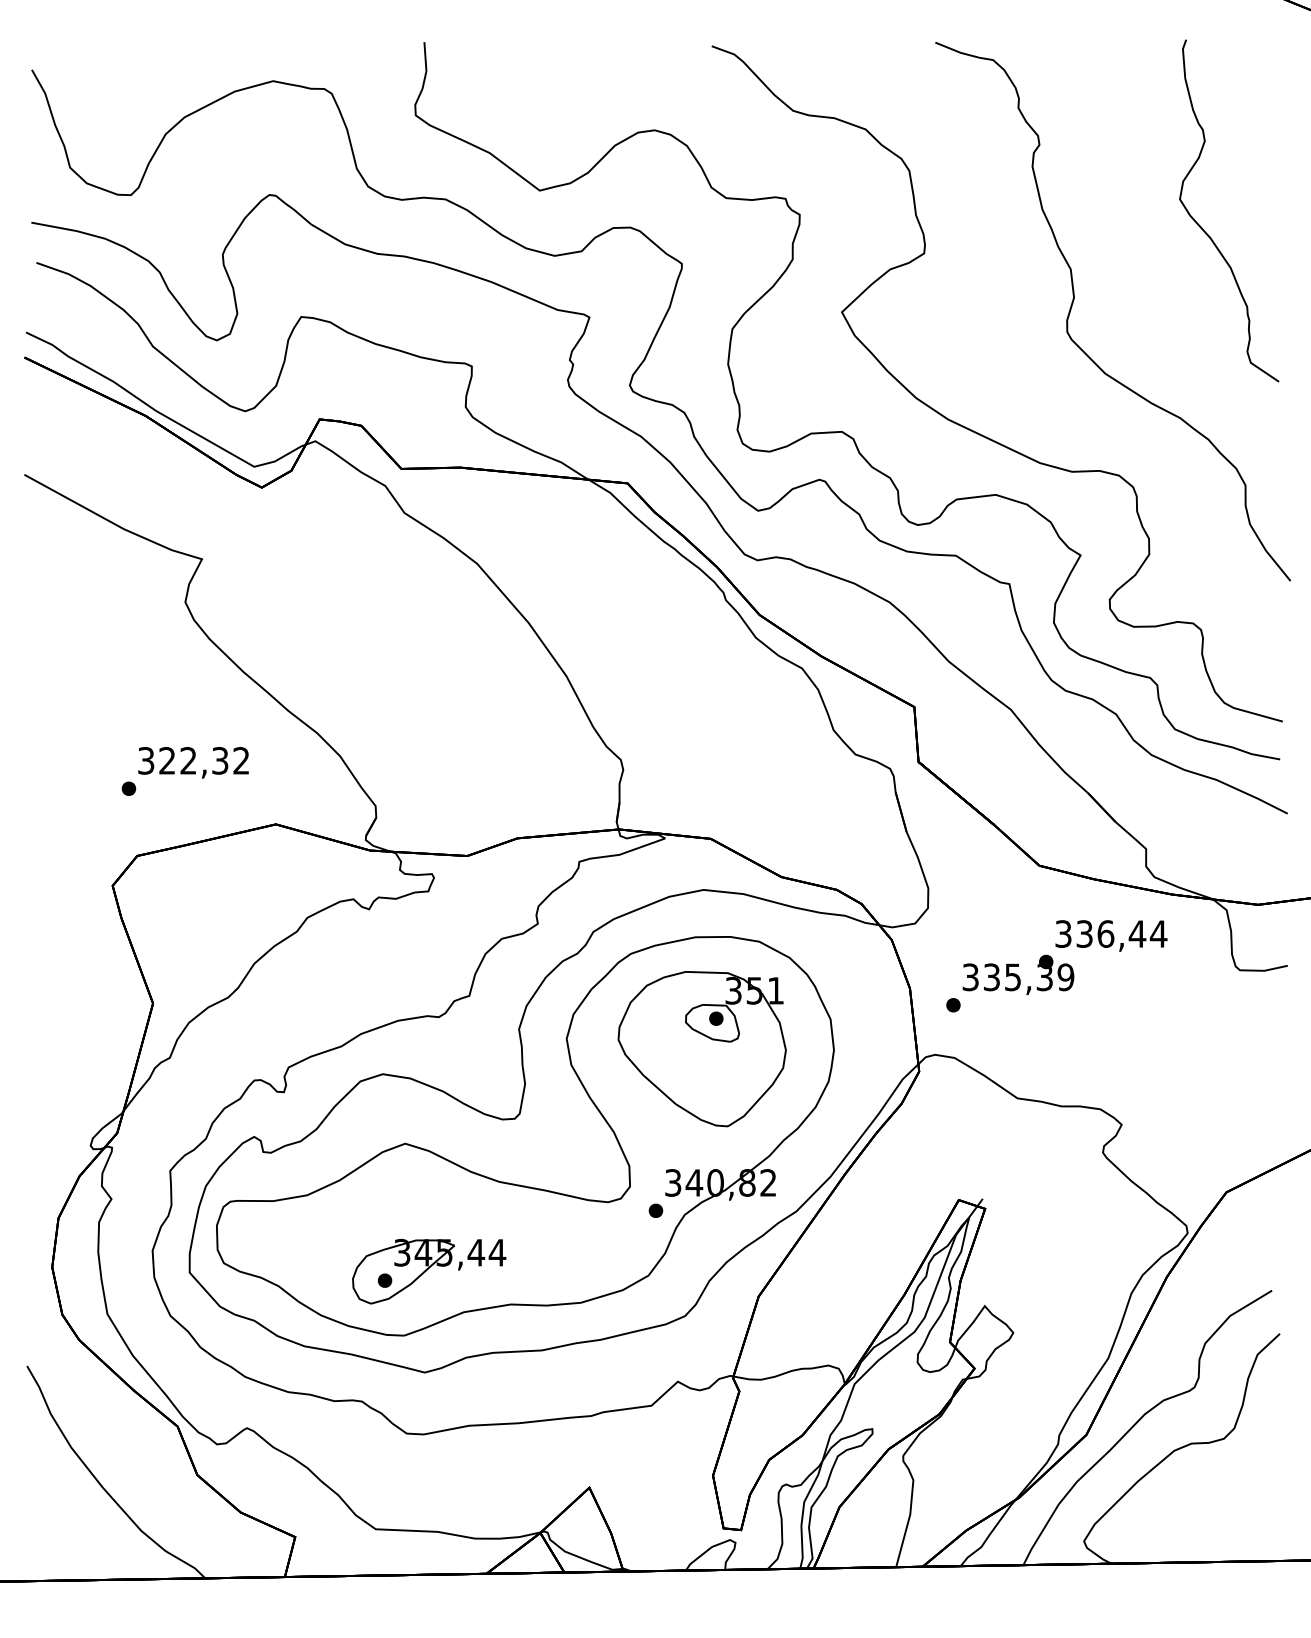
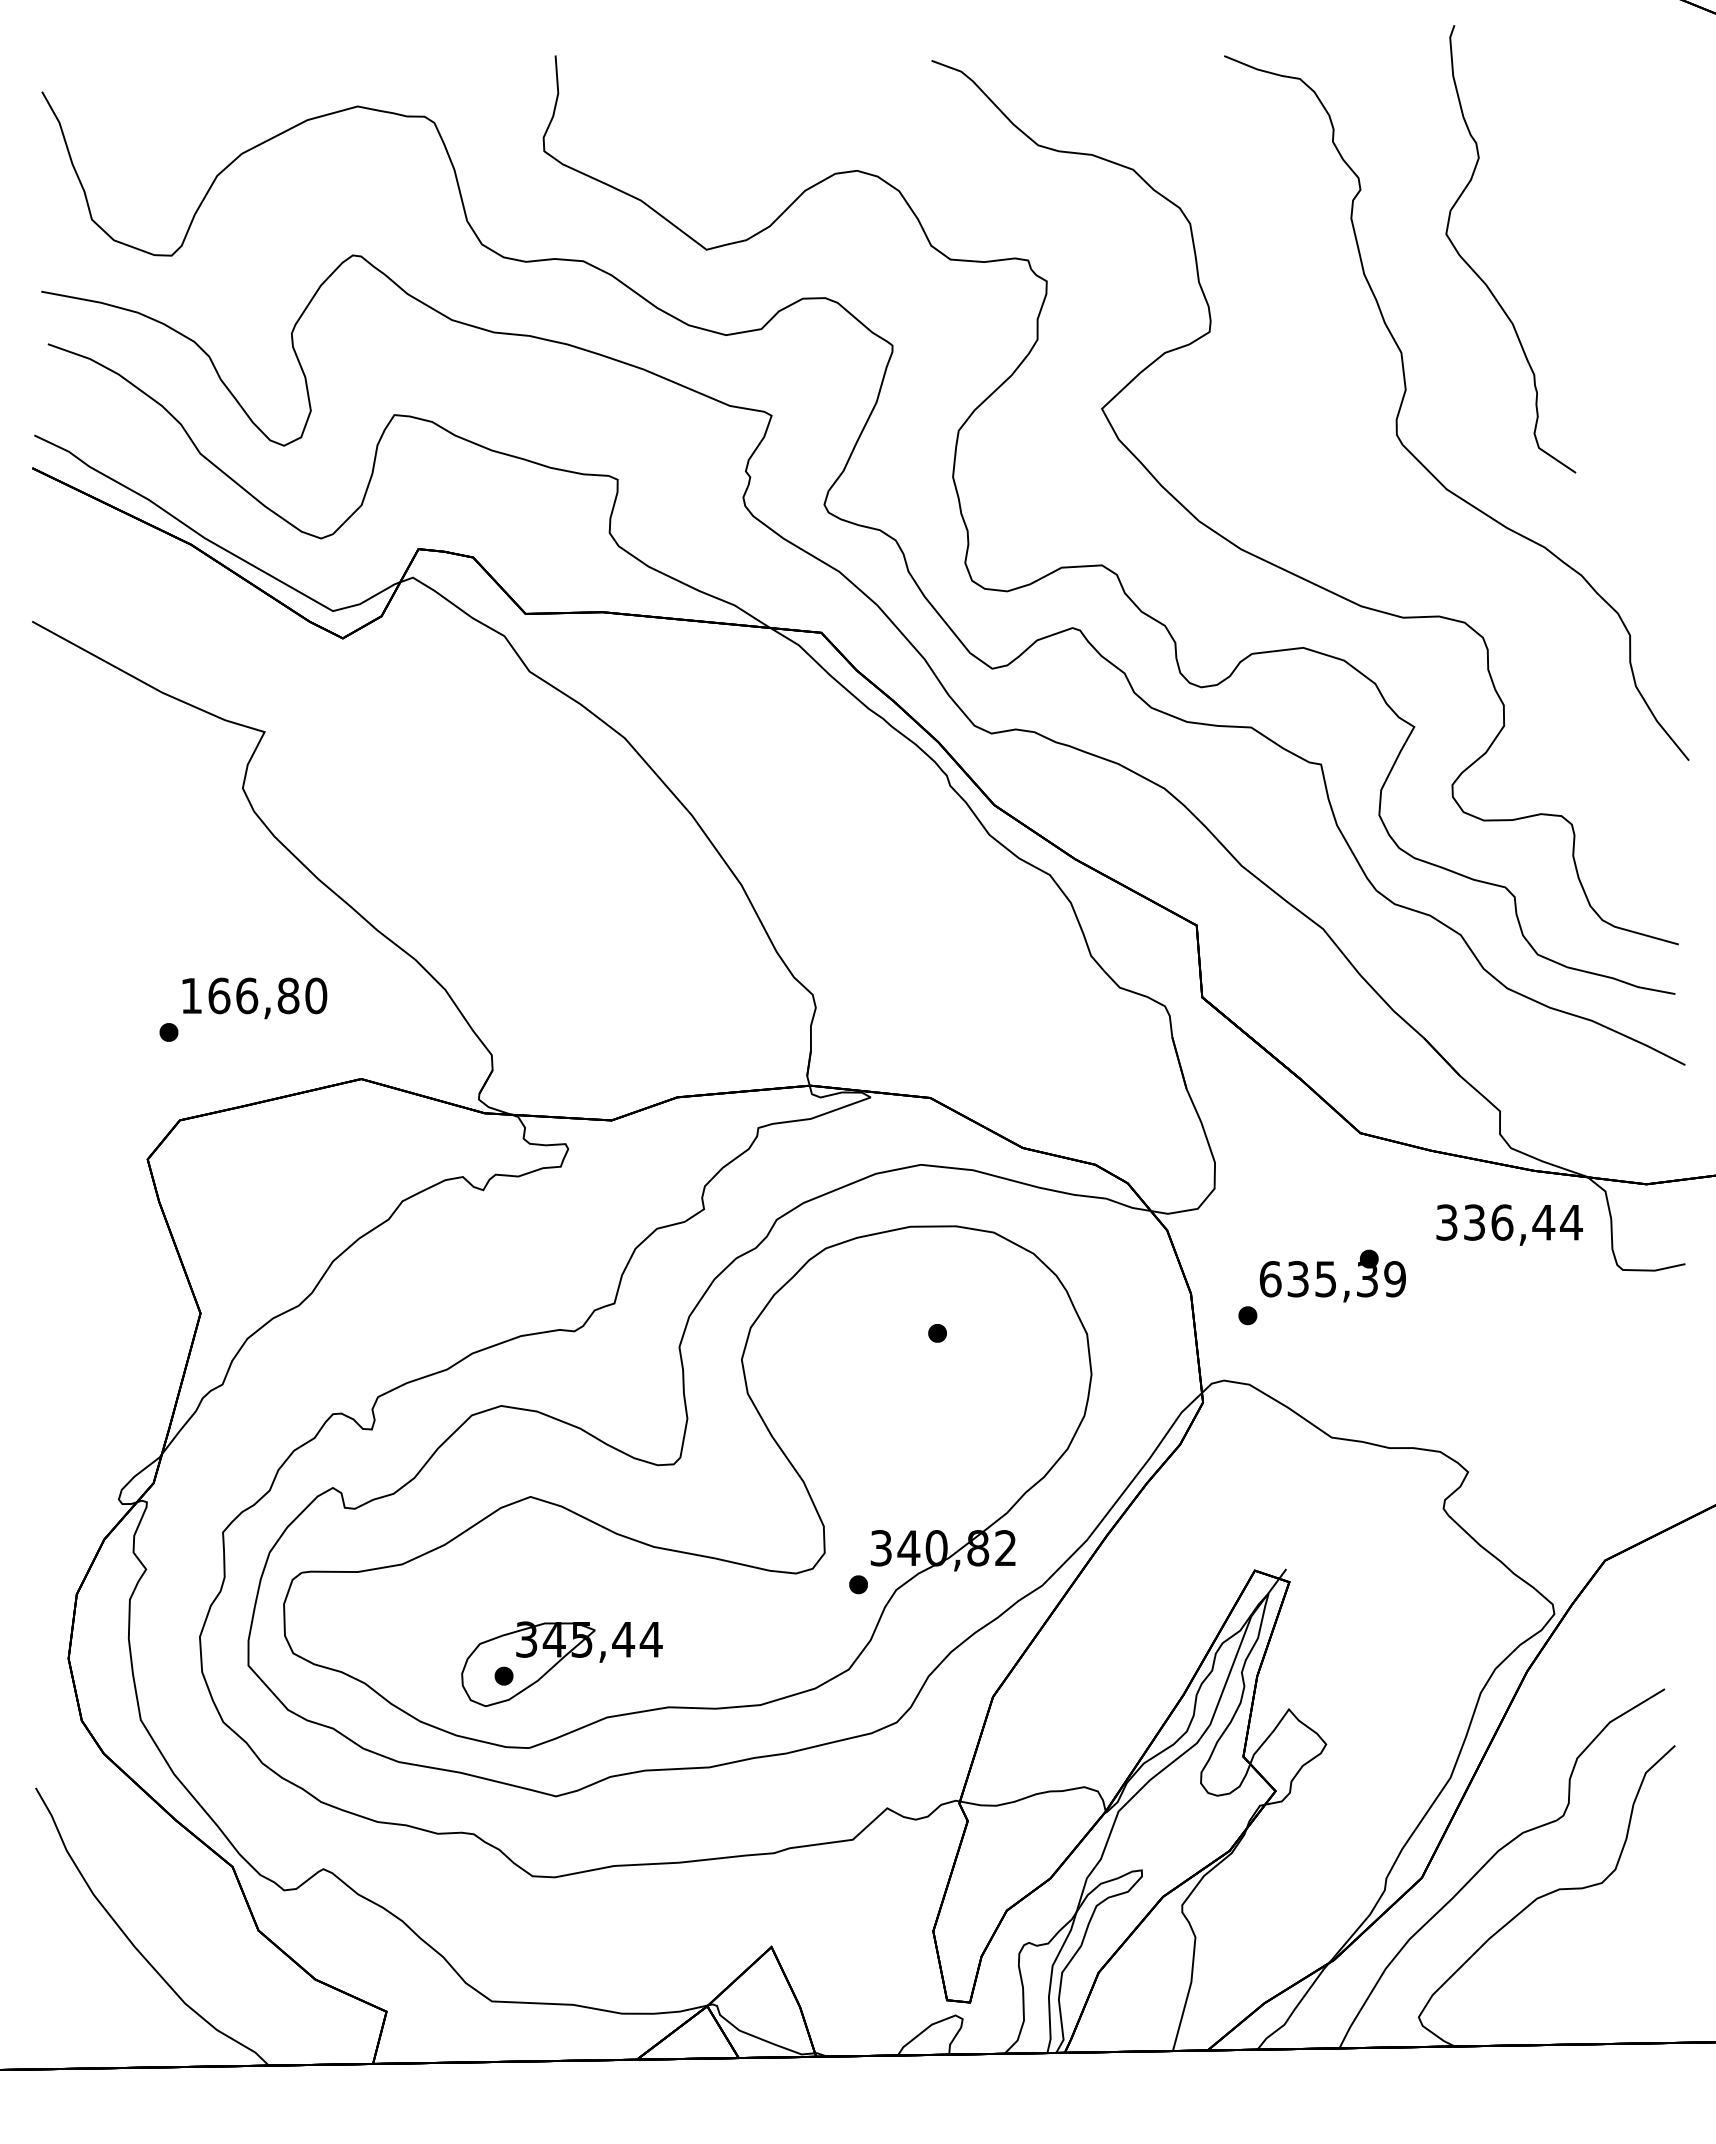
part: (1205, 230) -> (1479, 275), moved
text: (194, 760) -> (254, 995), 322,32 -> 166,80
text: (1111, 935) -> (1509, 1224), moved
text: (970, 977) -> (1270, 1279), 335,39 -> 635,39
part: (701, 1049) -> (918, 1373), removed

